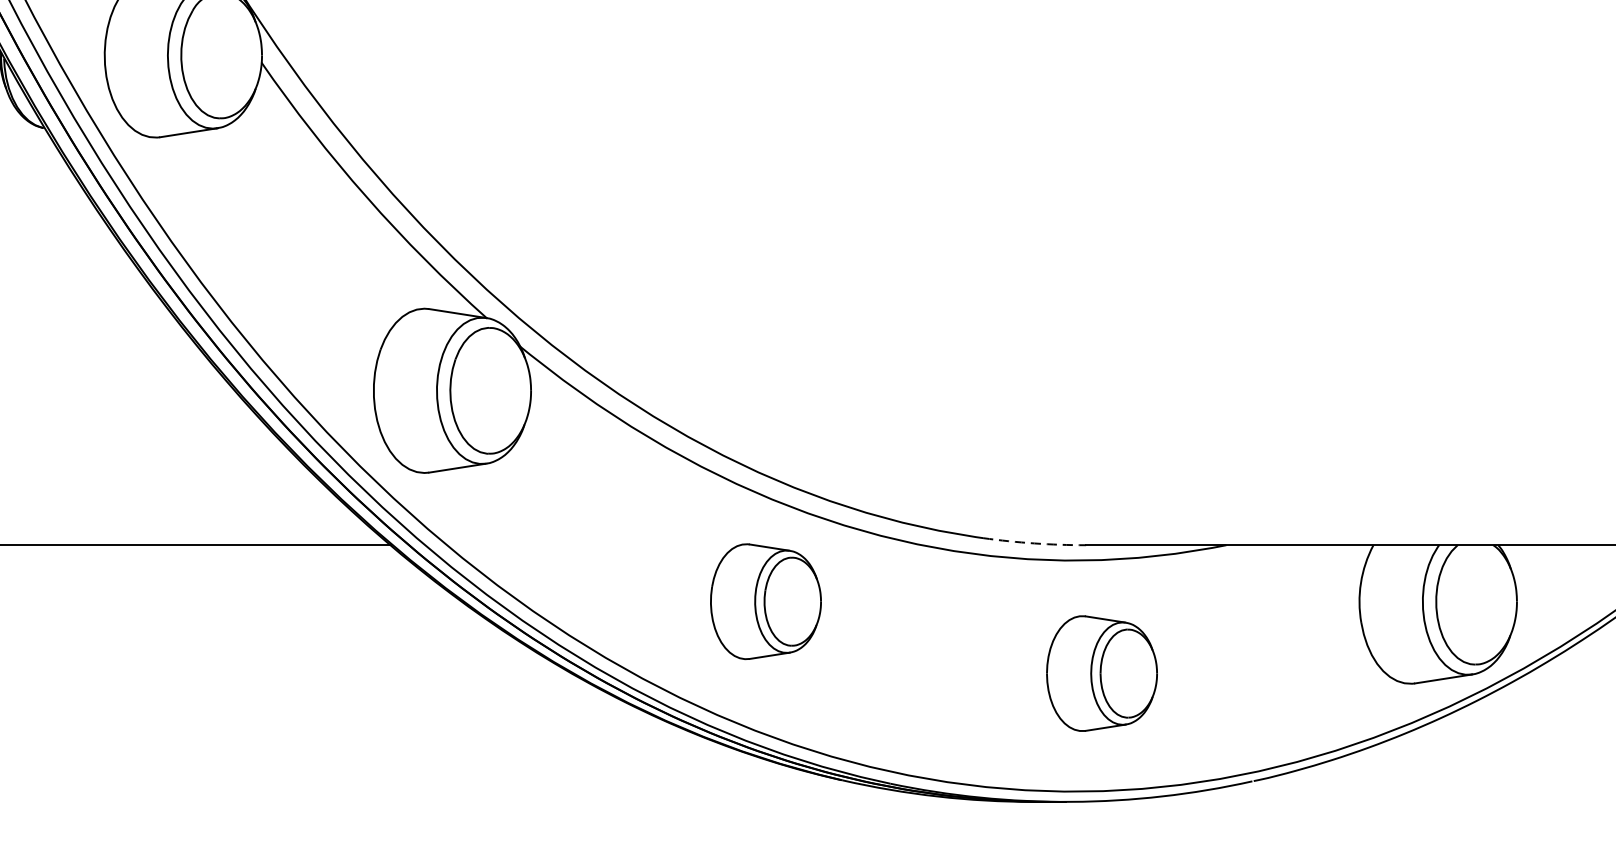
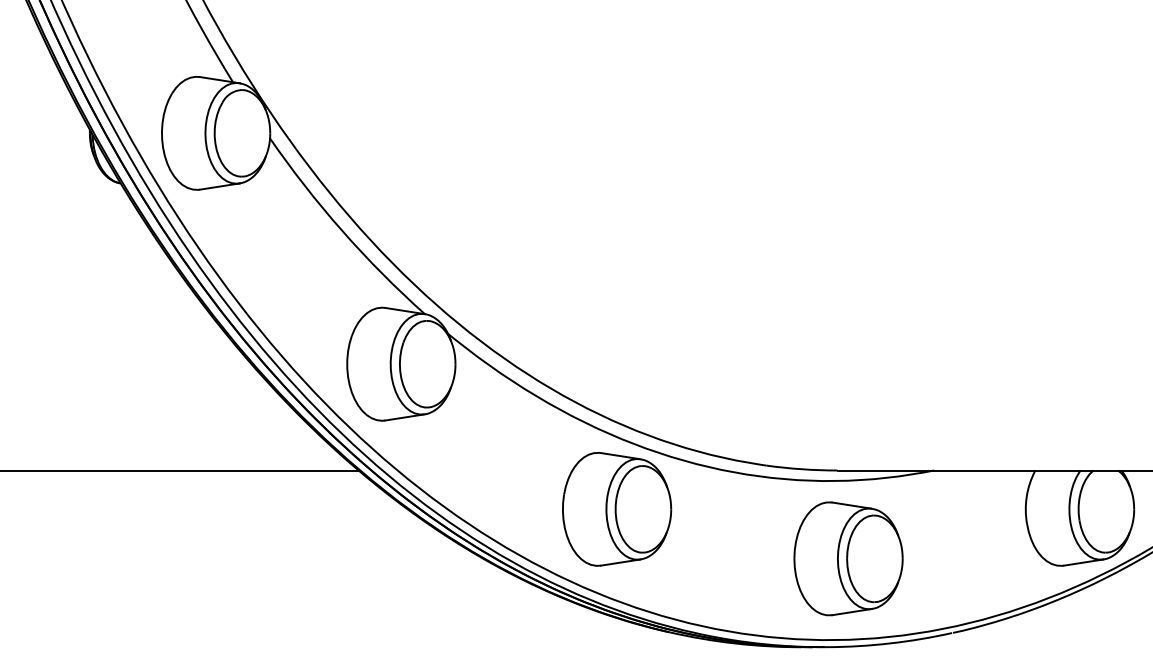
arc: (1035, 543) -> (802, 469), dashed -> solid
part: (766, 601) -> (617, 509), size x1.43
part: (1101, 673) -> (848, 558), size x1.43

